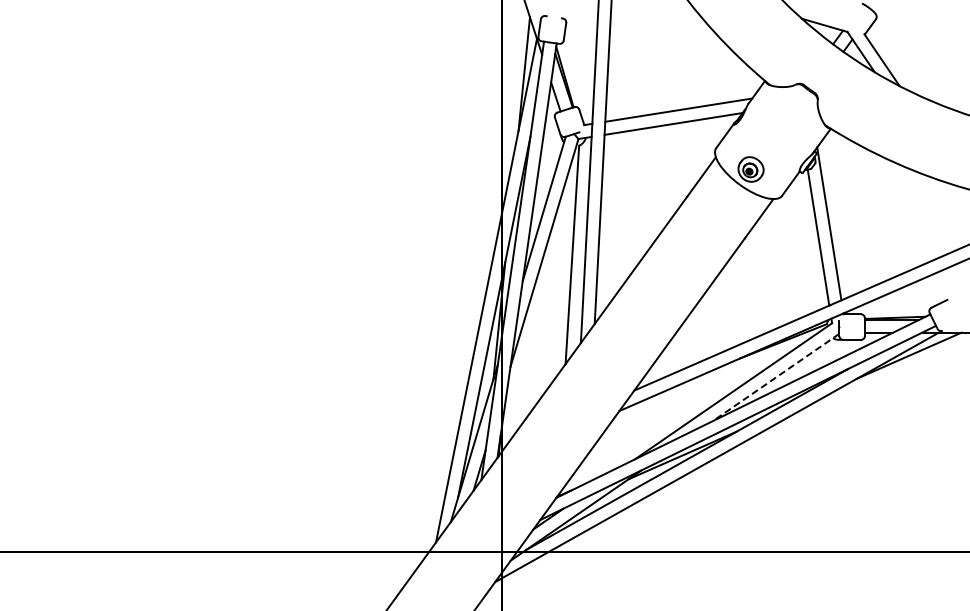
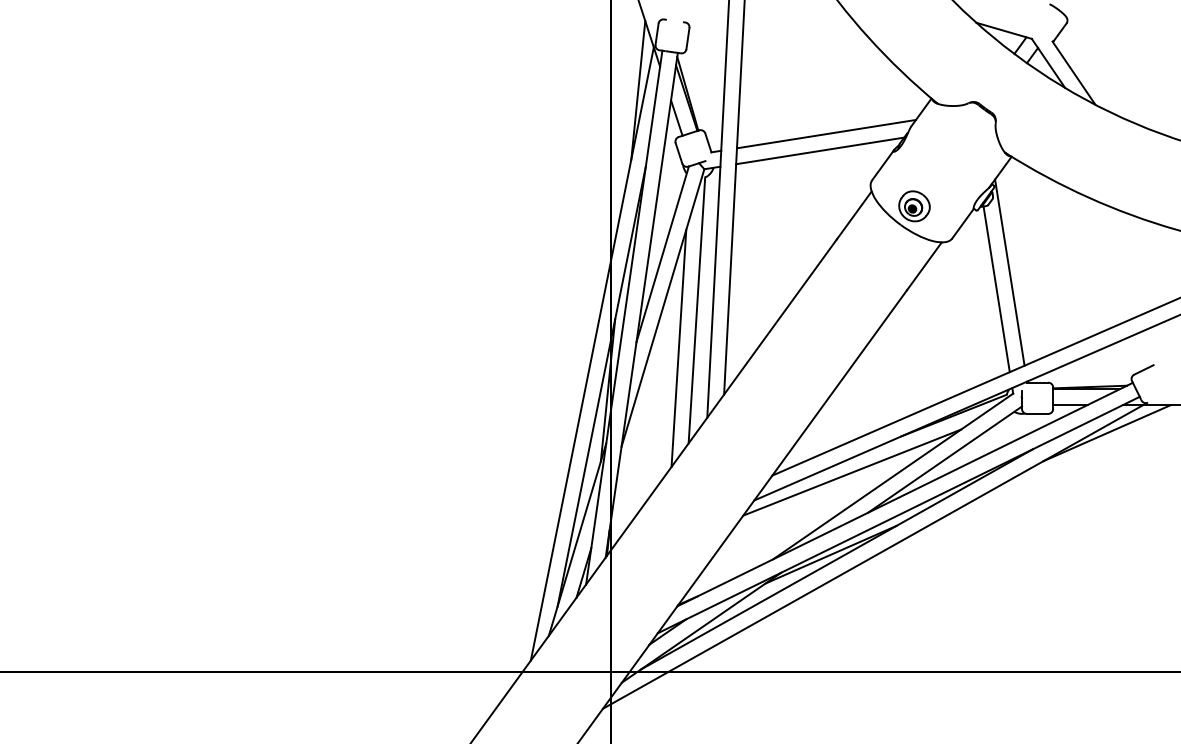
line: (557, 285) -> (678, 347), added
line: (776, 377) -> (945, 459), dashed -> solid
line: (699, 387) -> (851, 471), added

